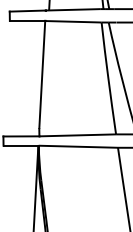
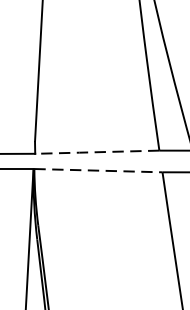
line: (76, 135) -> (95, 152), solid -> dashed
line: (78, 146) -> (98, 170), solid -> dashed

